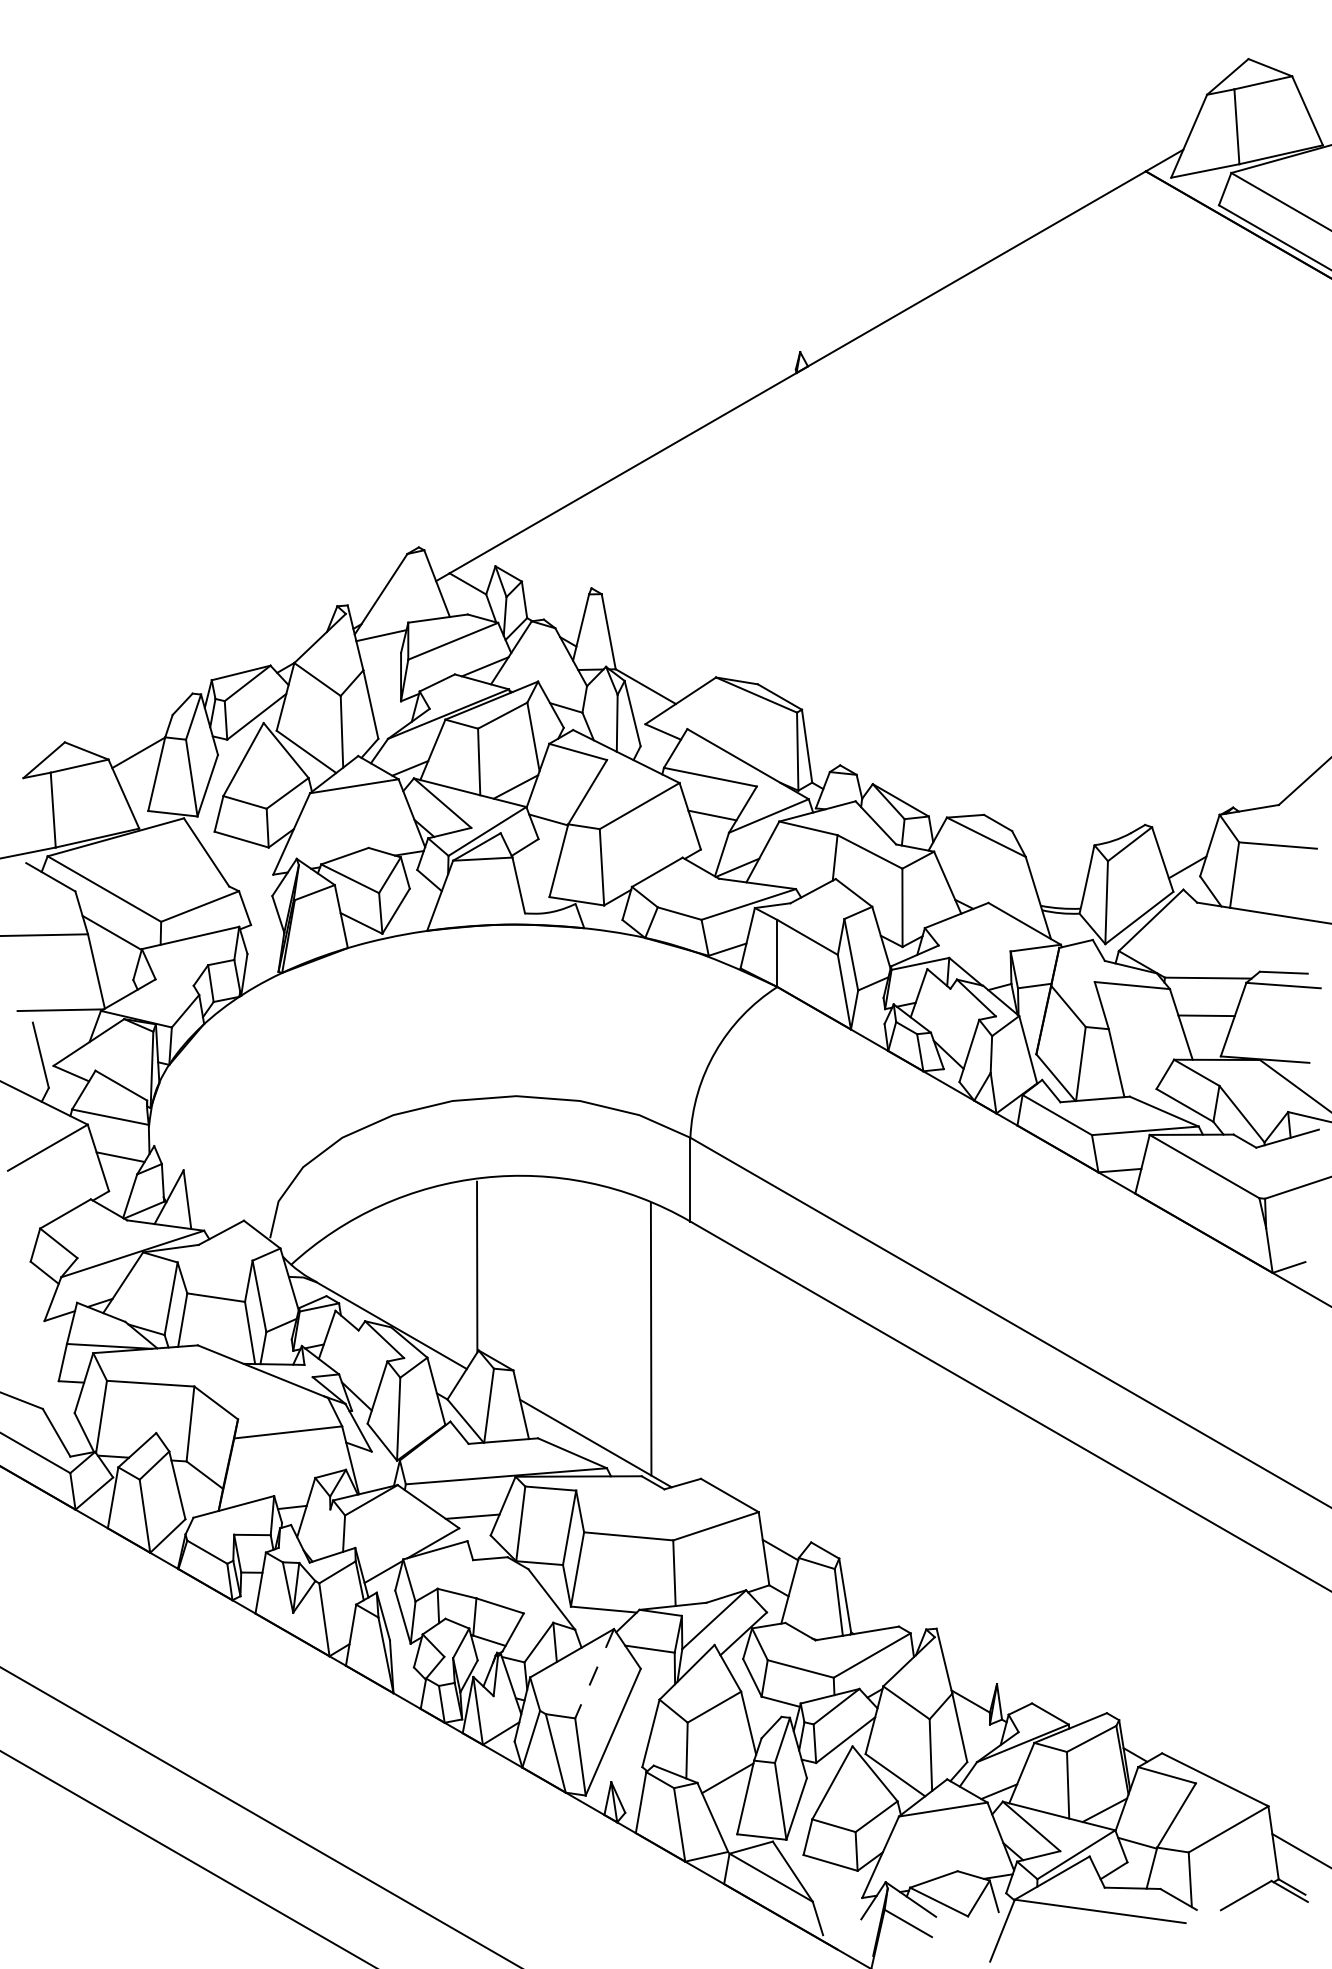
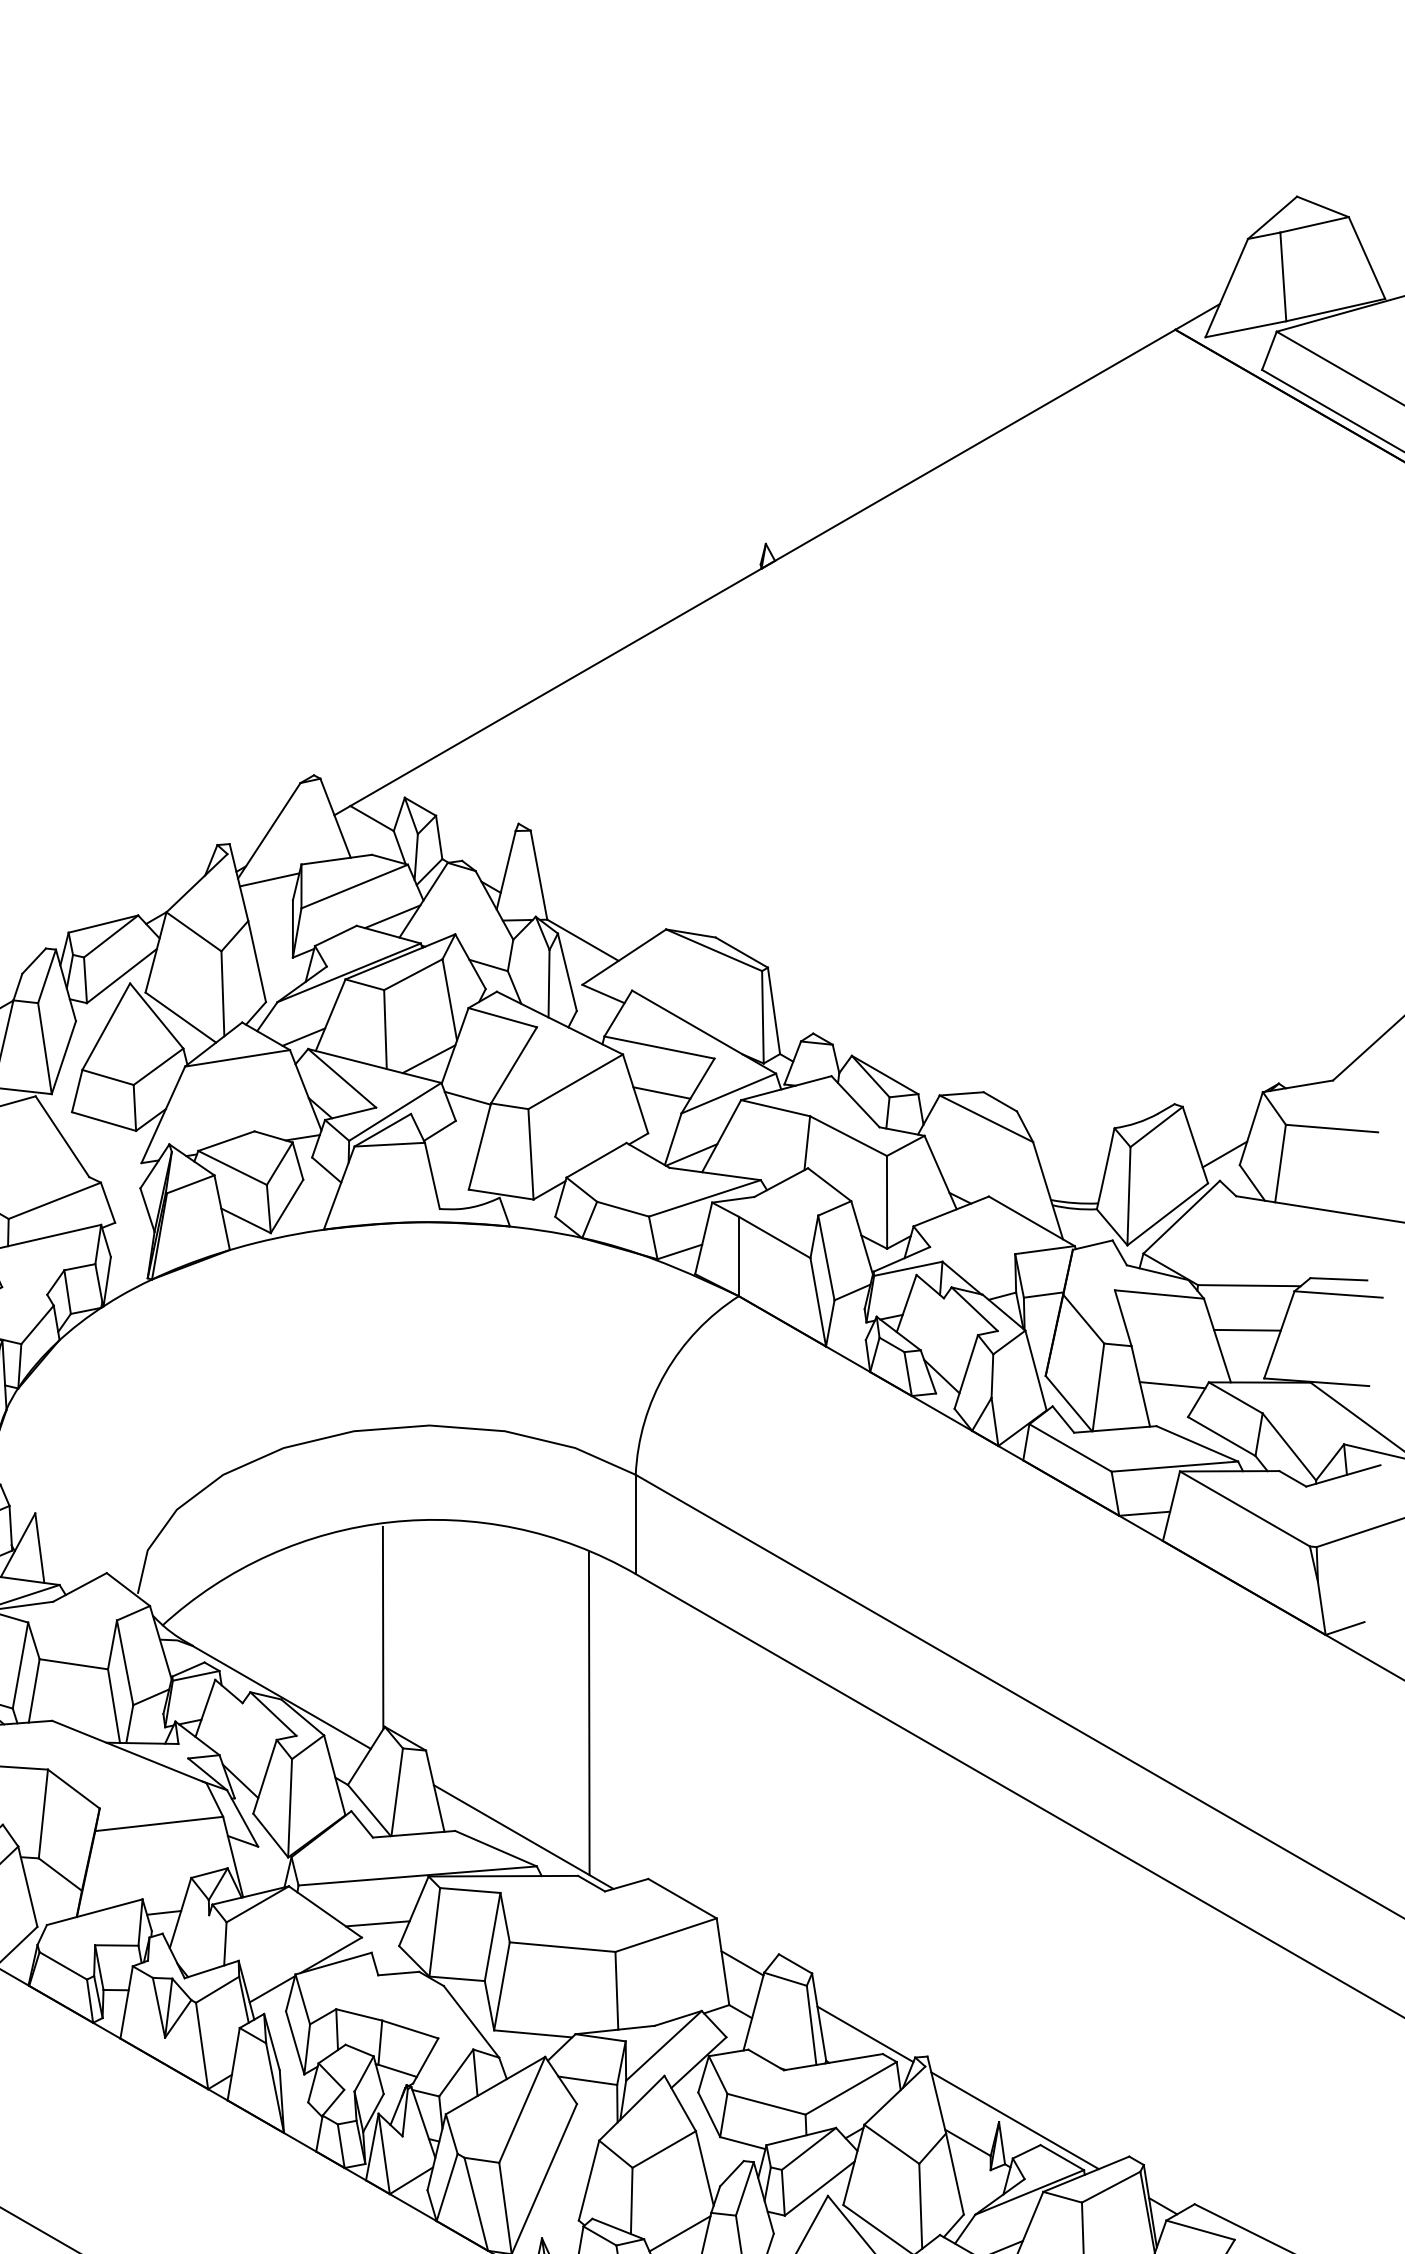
line: (1143, 1061) -> (1172, 1384), added
line: (883, 1609) -> (864, 2033), added
line: (594, 1673) -> (522, 2109), dashed -> solid
line: (1010, 1682) -> (1015, 2120), added

